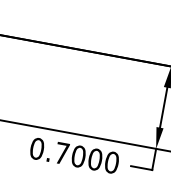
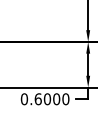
text: (60, 153) -> (37, 99), 0.7000 -> 0.6000

